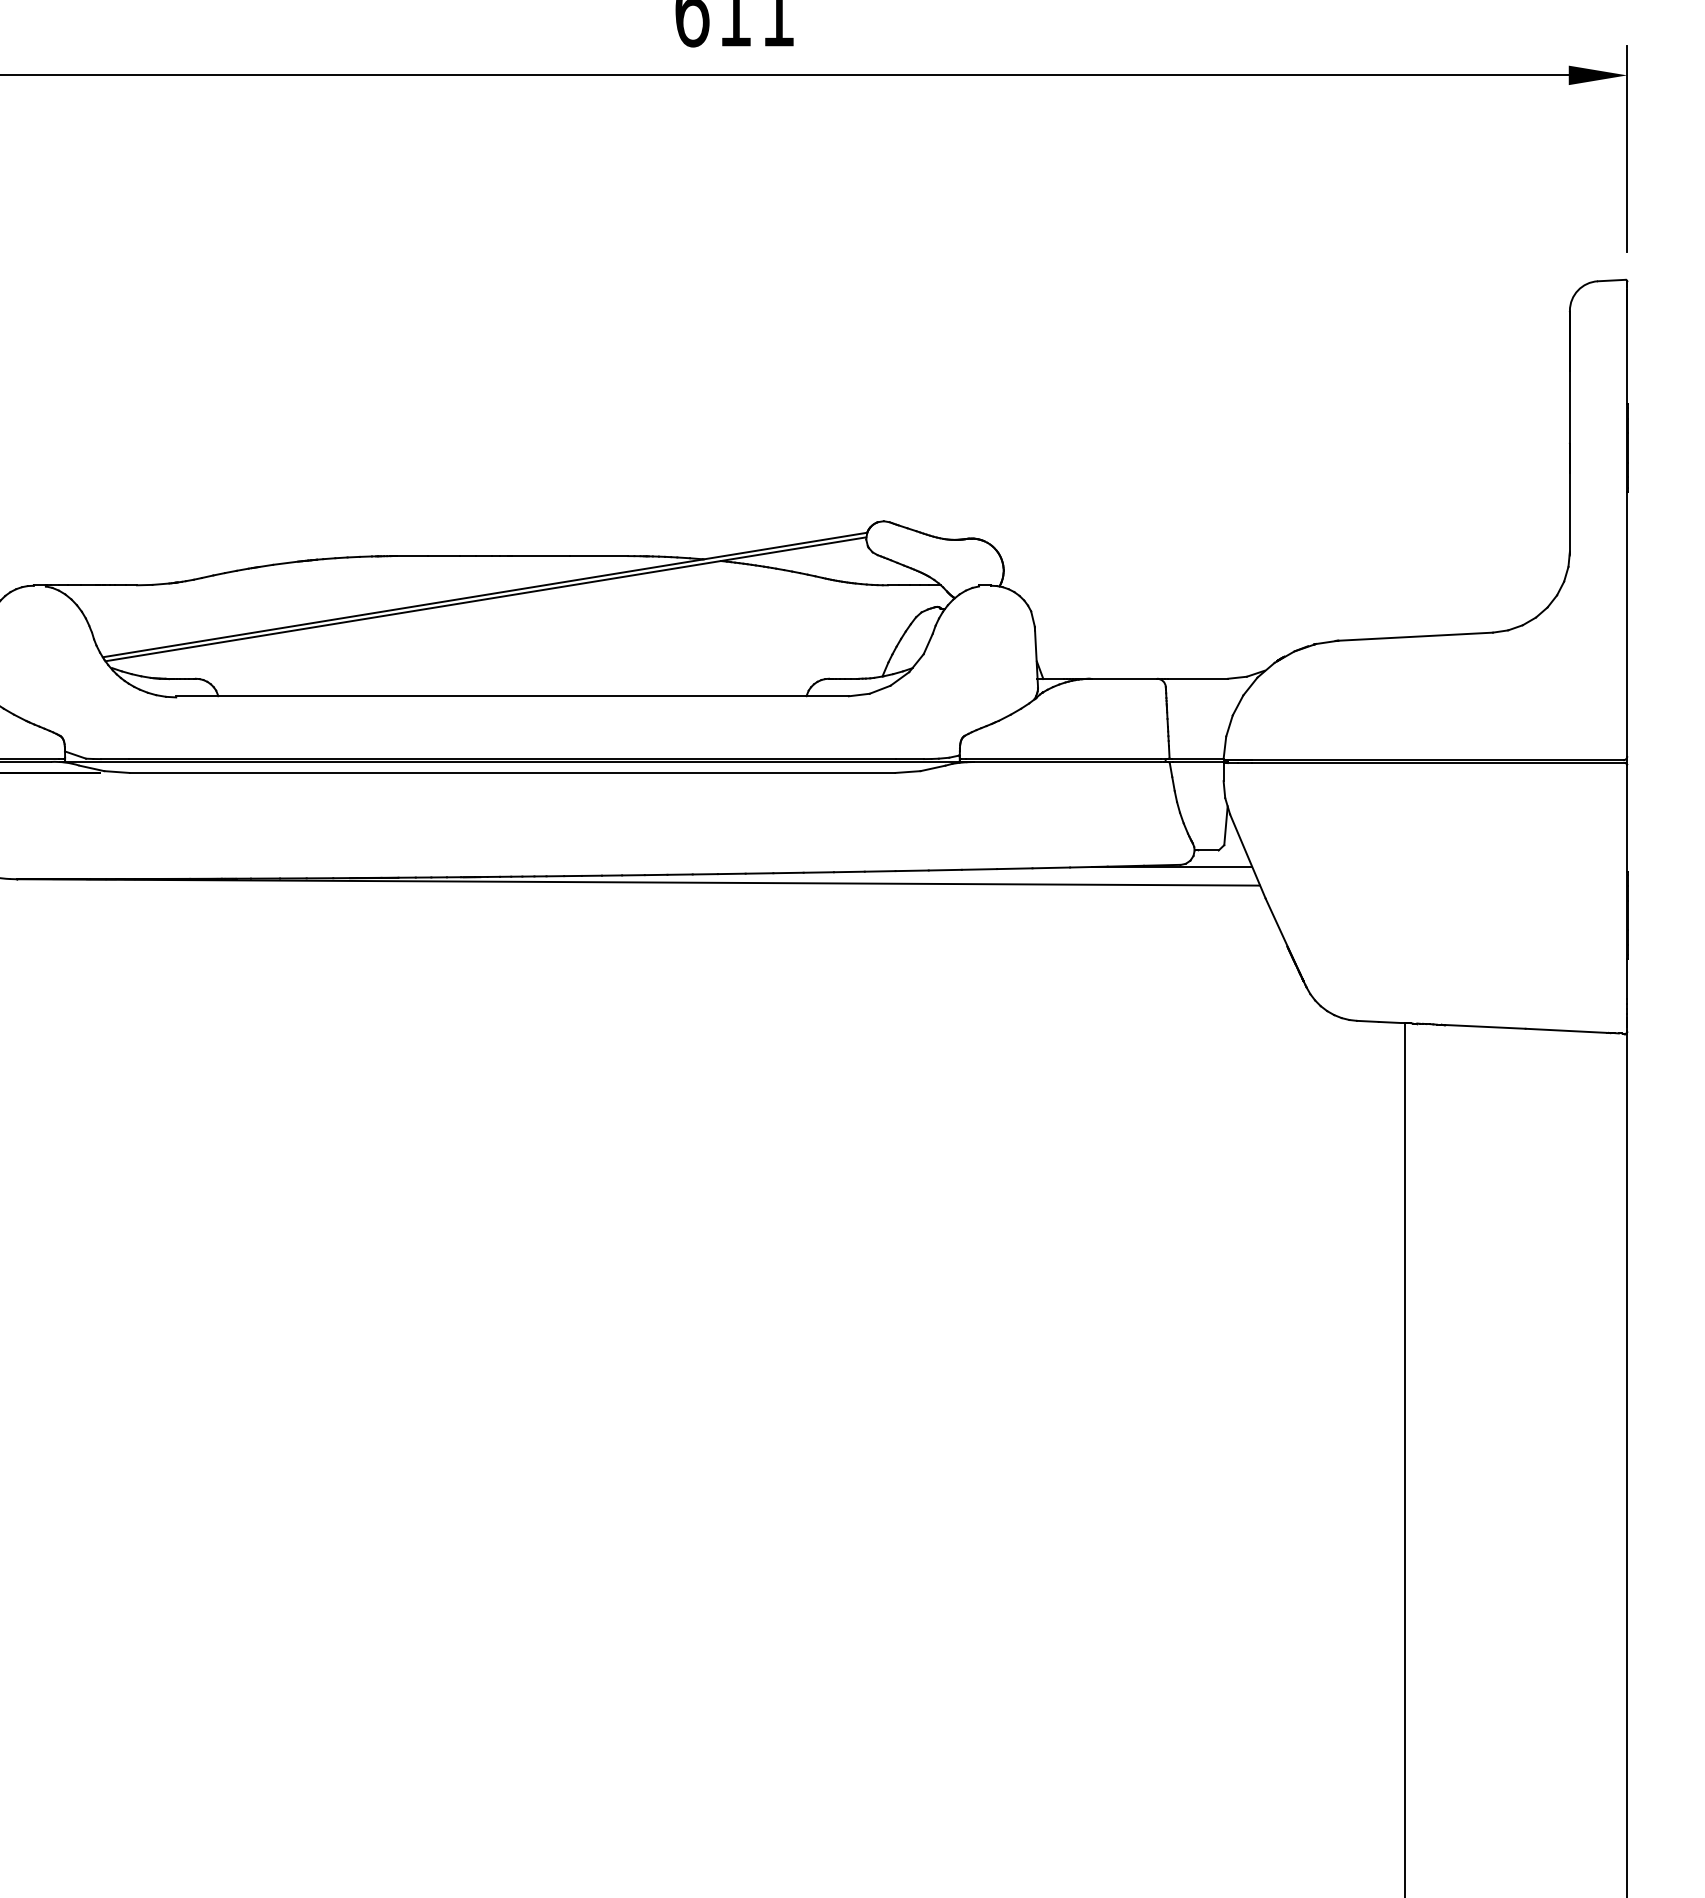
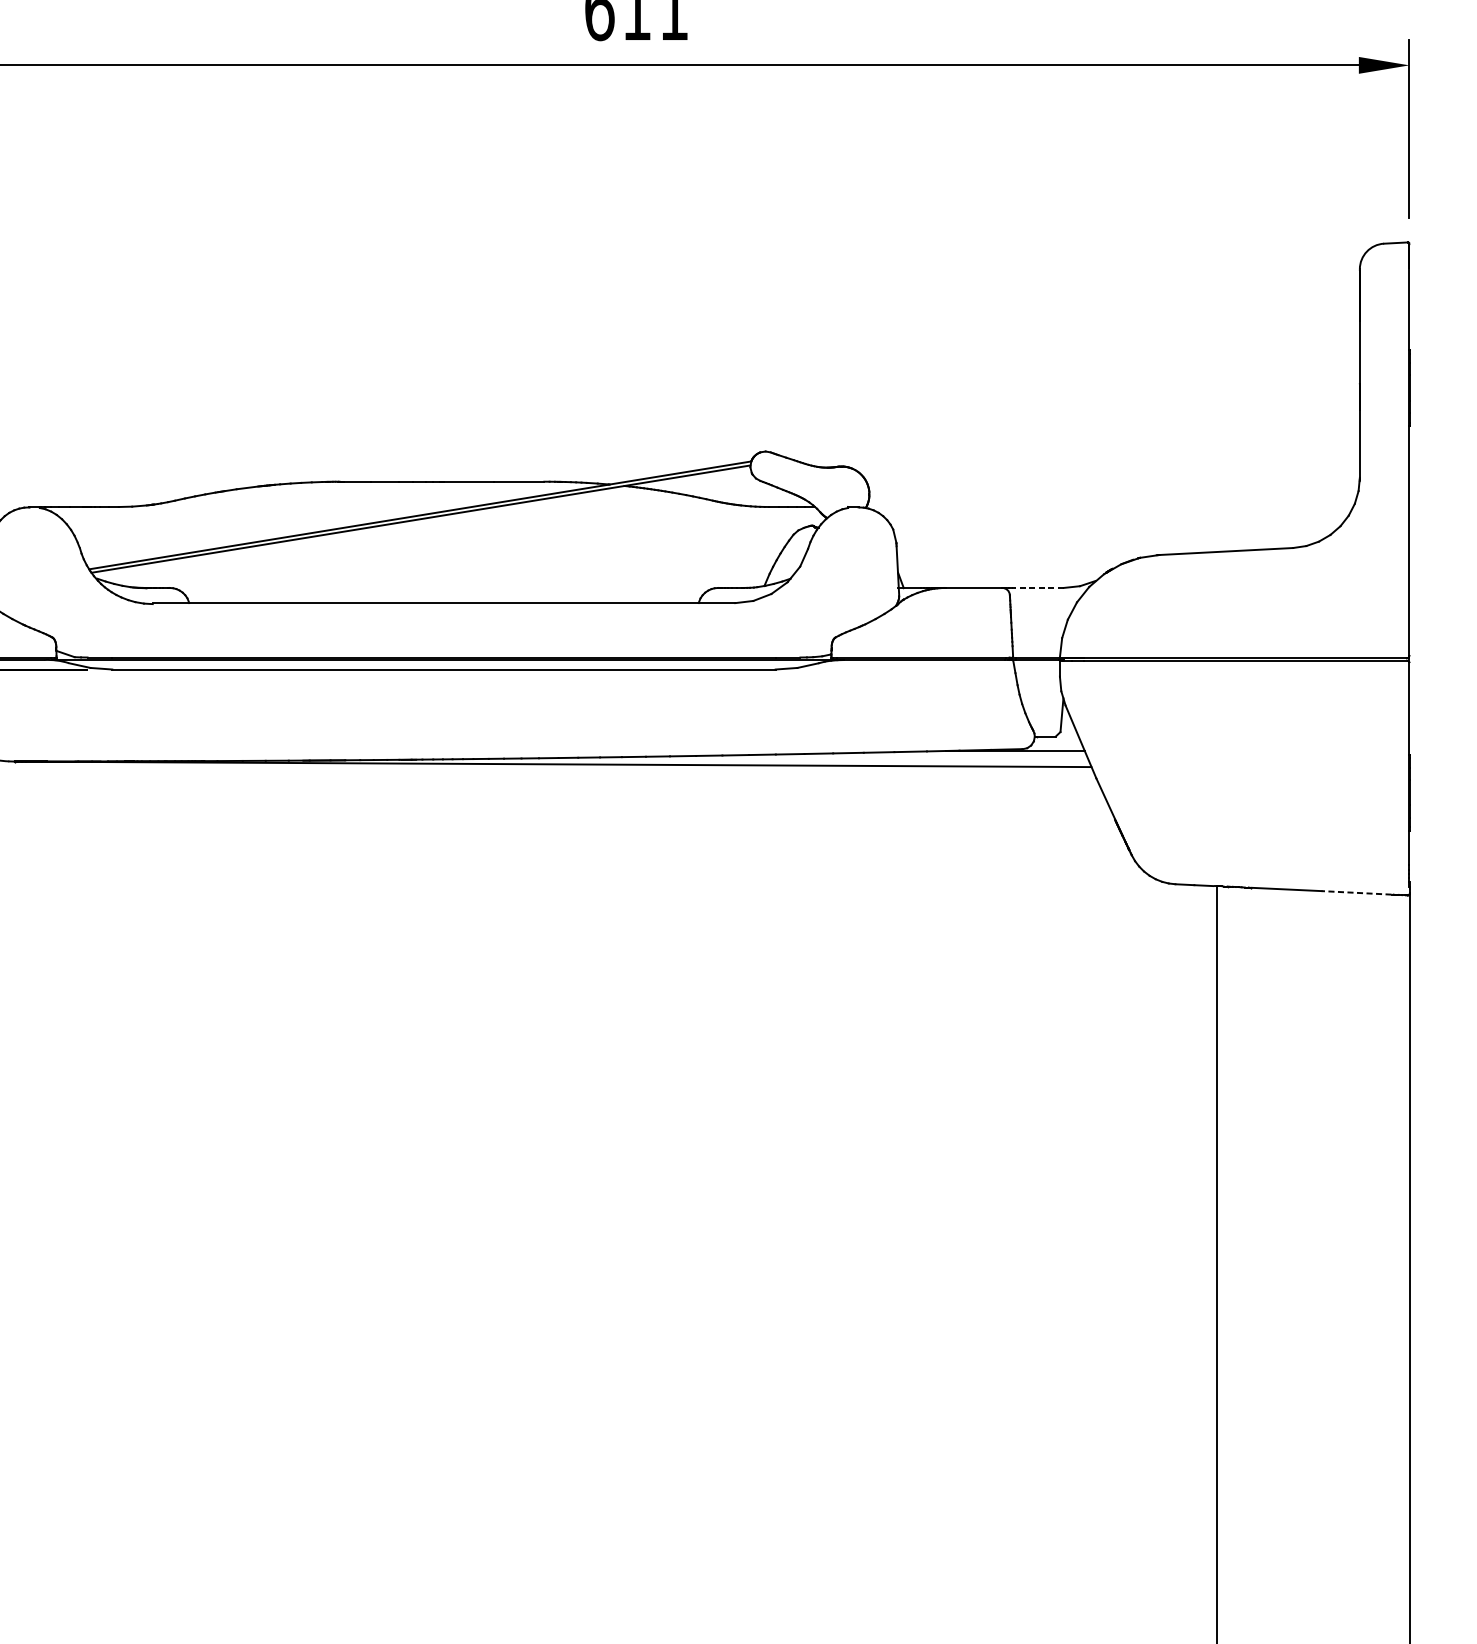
line: (1198, 678) -> (1038, 587), solid -> dashed
line: (1565, 1030) -> (1356, 892), solid -> dashed

